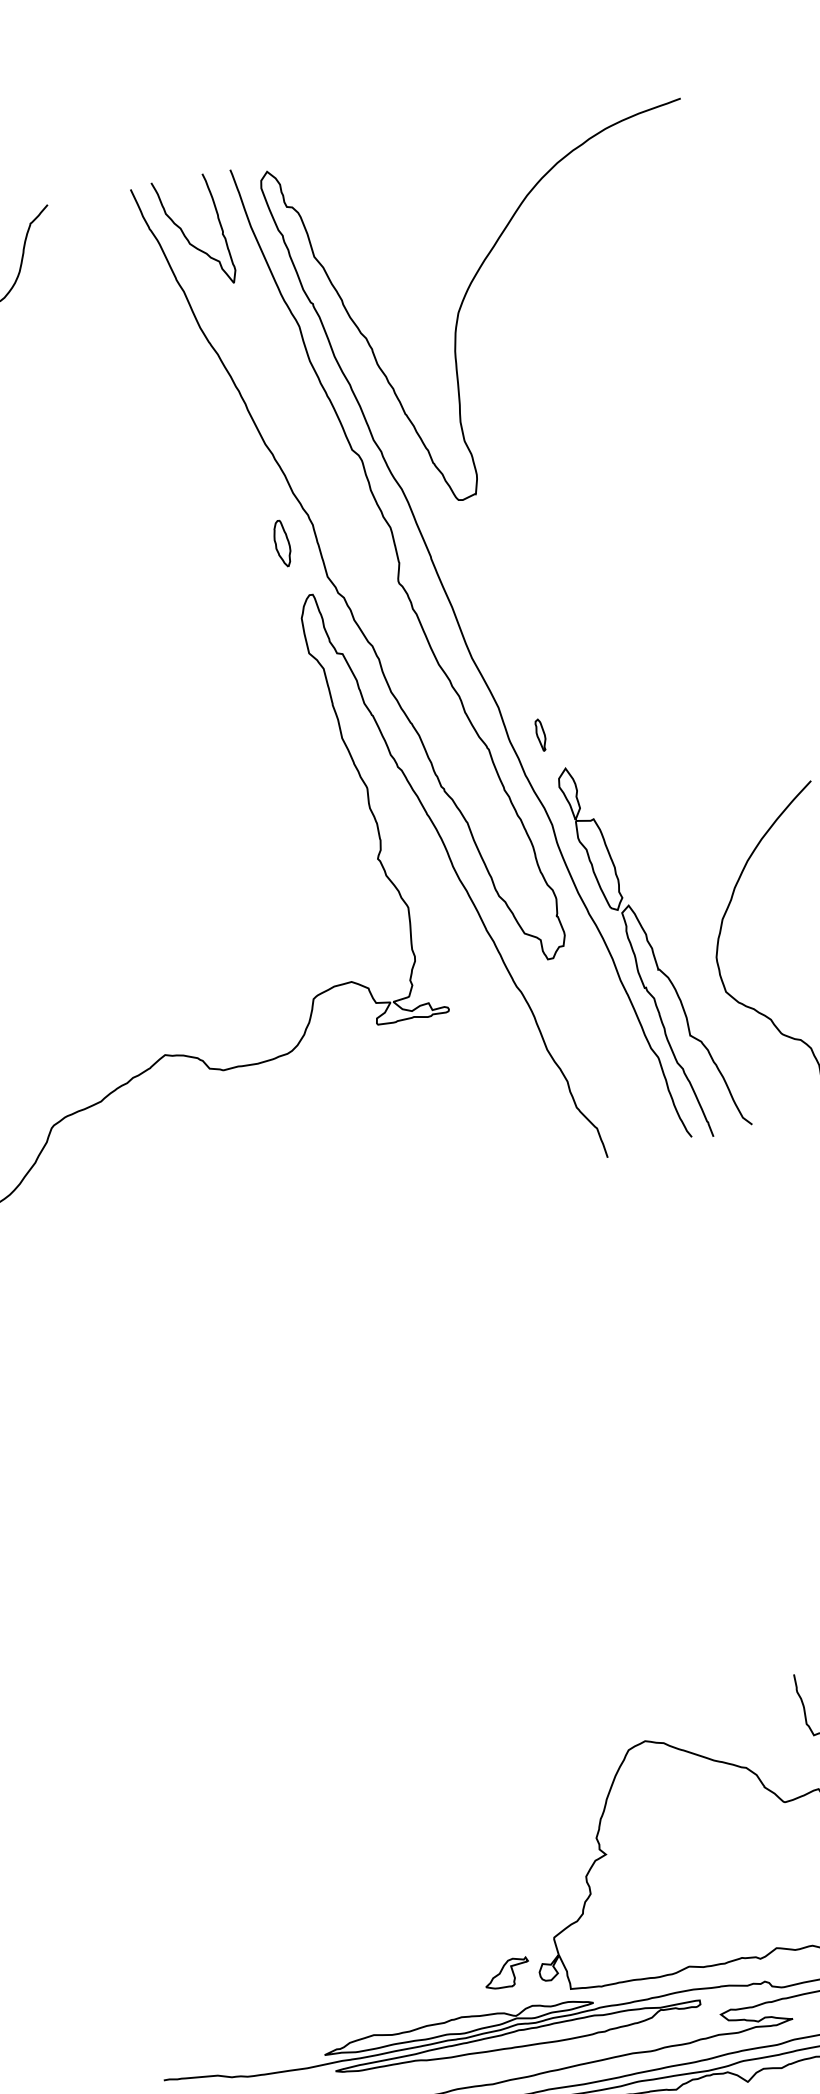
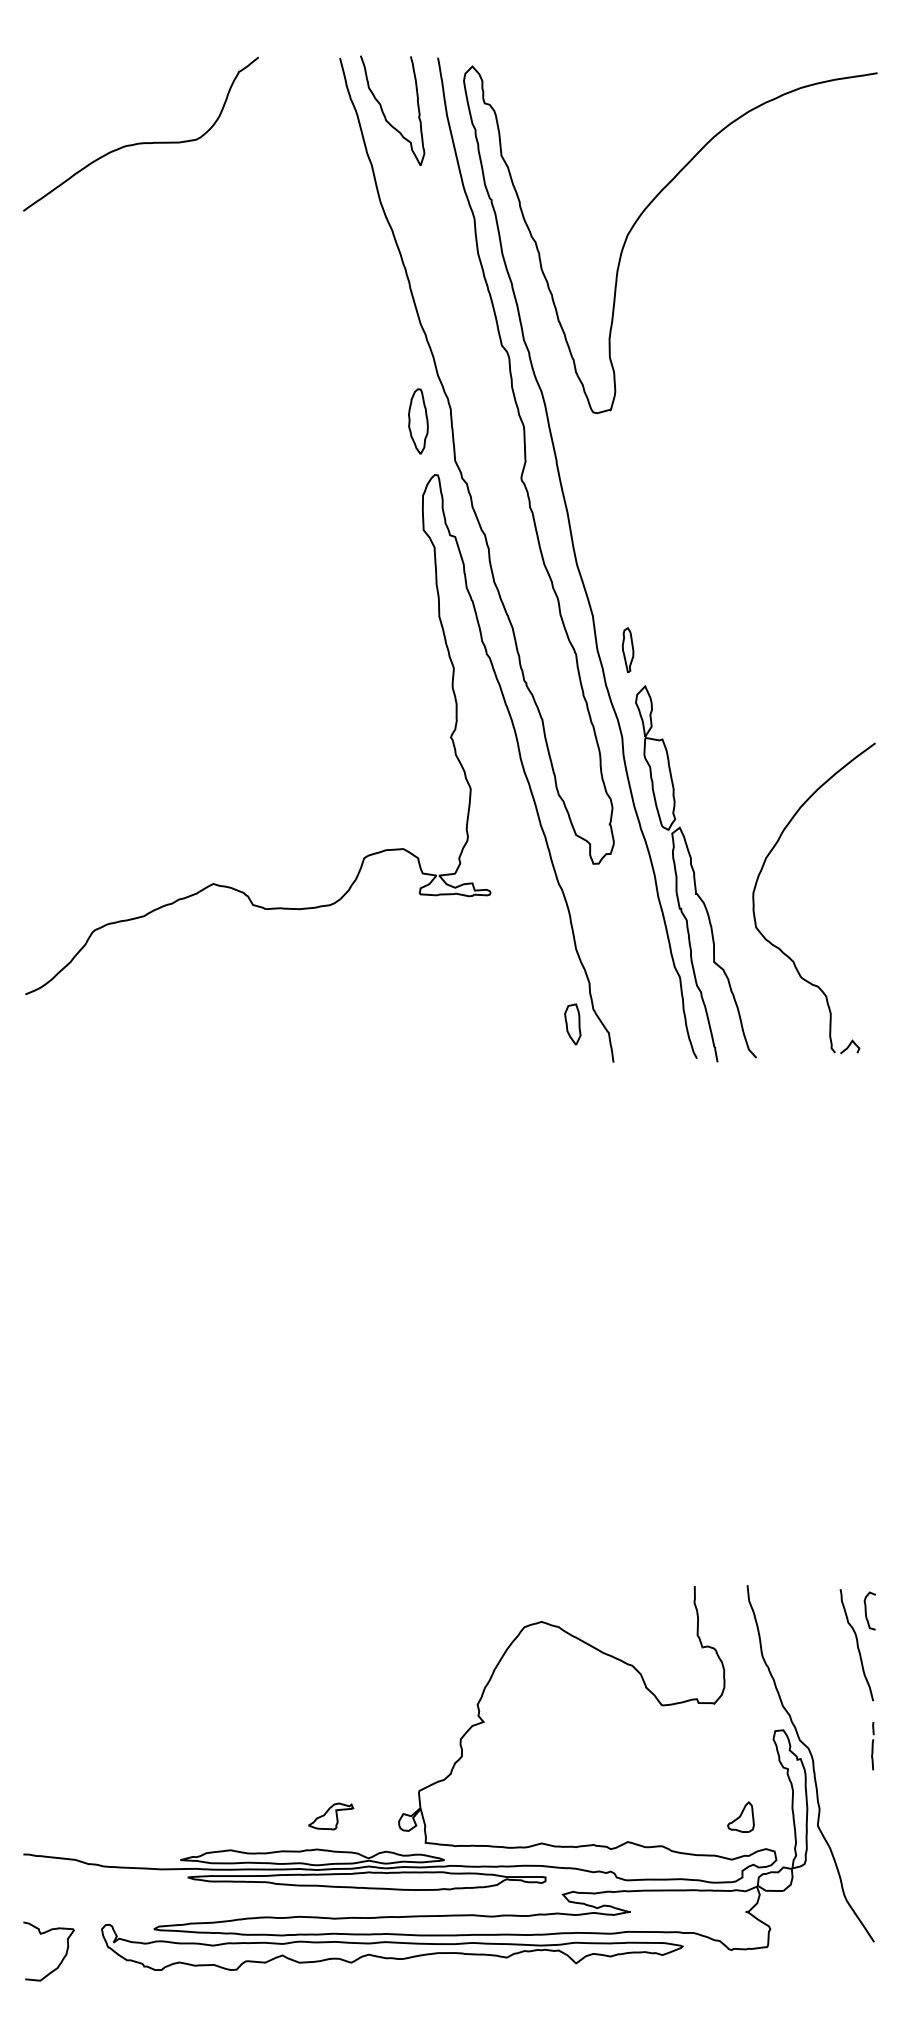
part: (282, 543) -> (418, 421), size x1.43
part: (540, 735) -> (627, 650), size x1.43
part: (558, 1127) -> (572, 1024), added
part: (507, 1973) -> (331, 1816), moved

